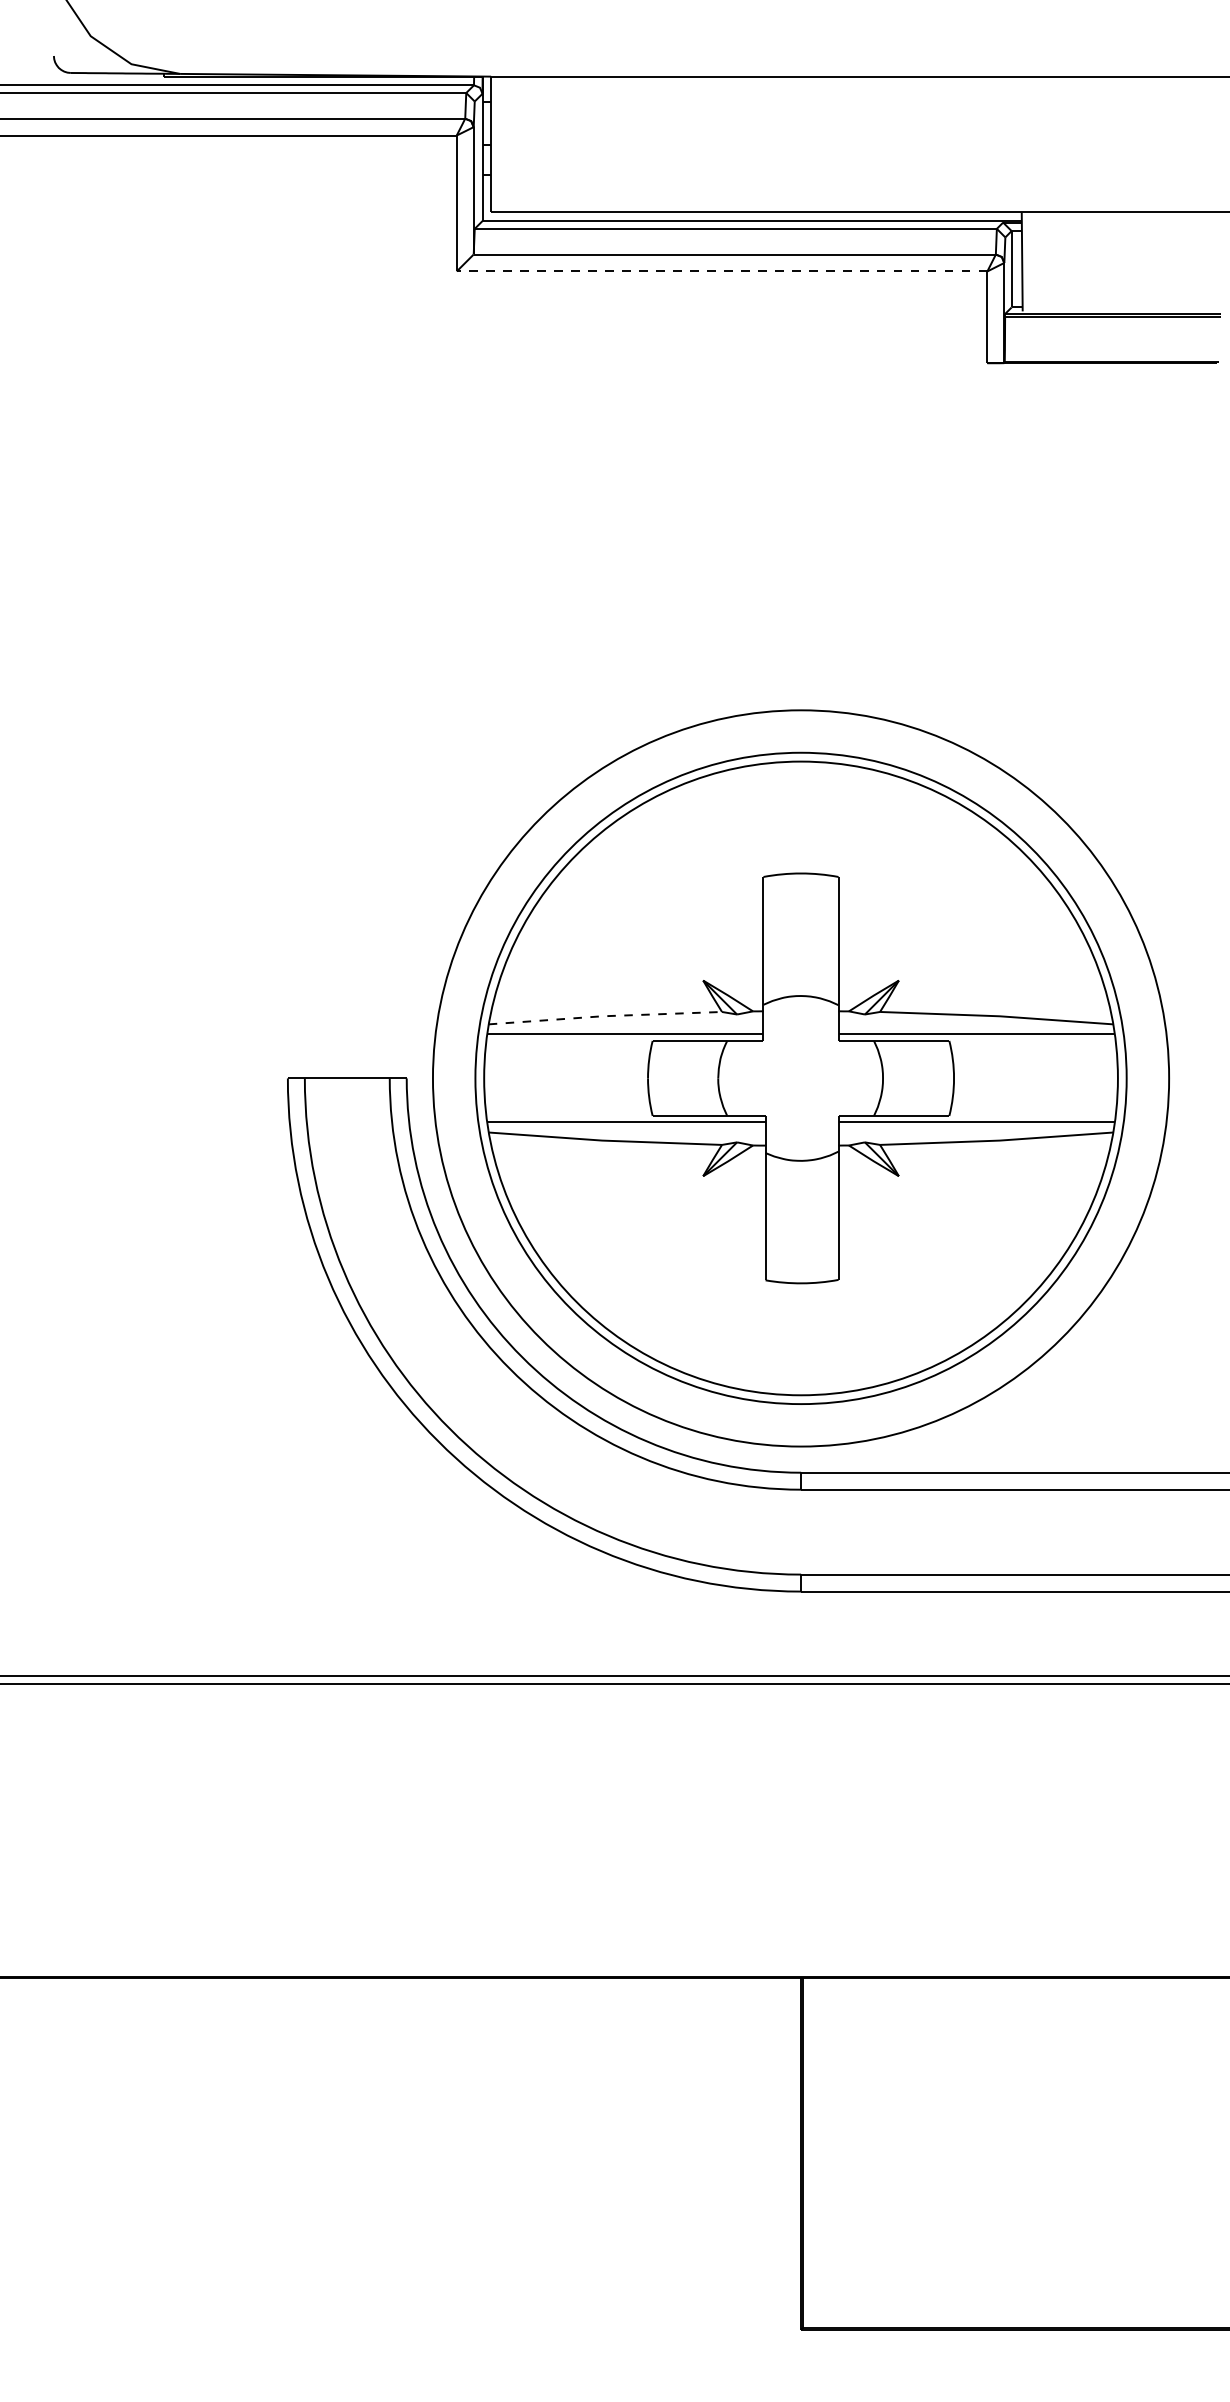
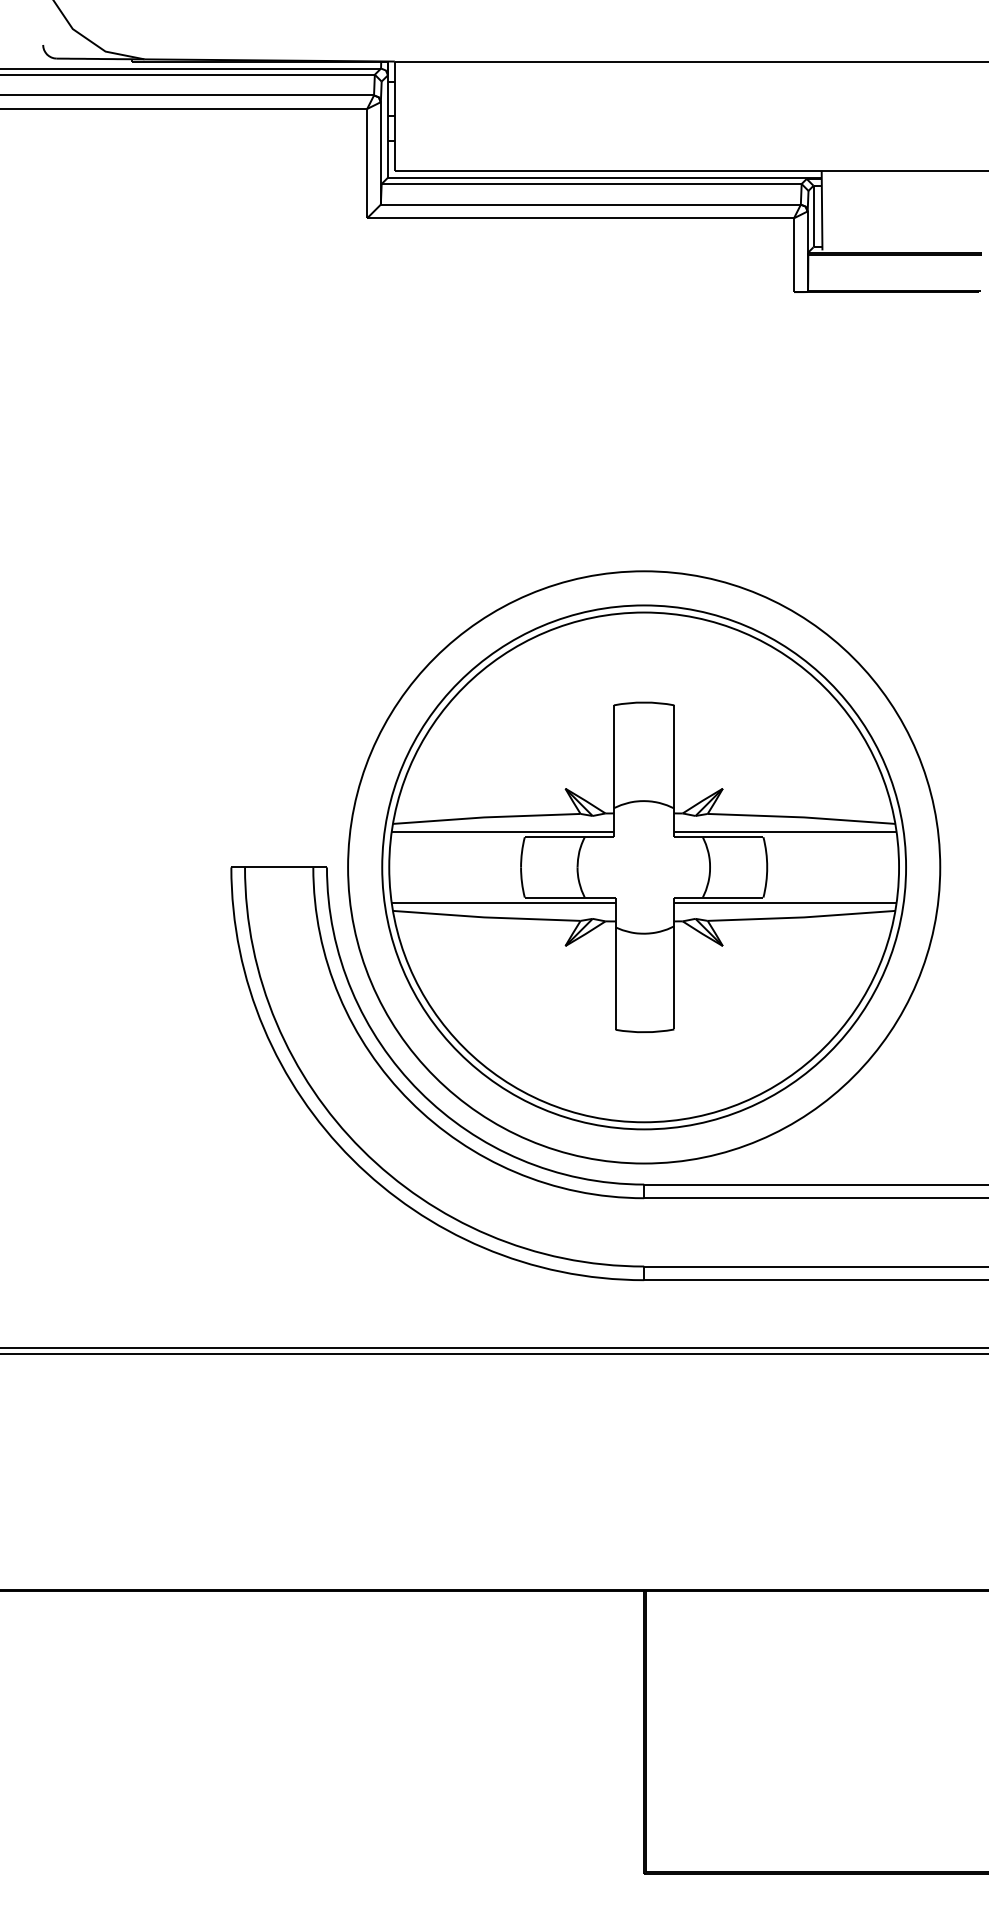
line: (721, 271) -> (580, 218), dashed -> solid
line: (605, 1016) -> (486, 817), dashed -> solid

